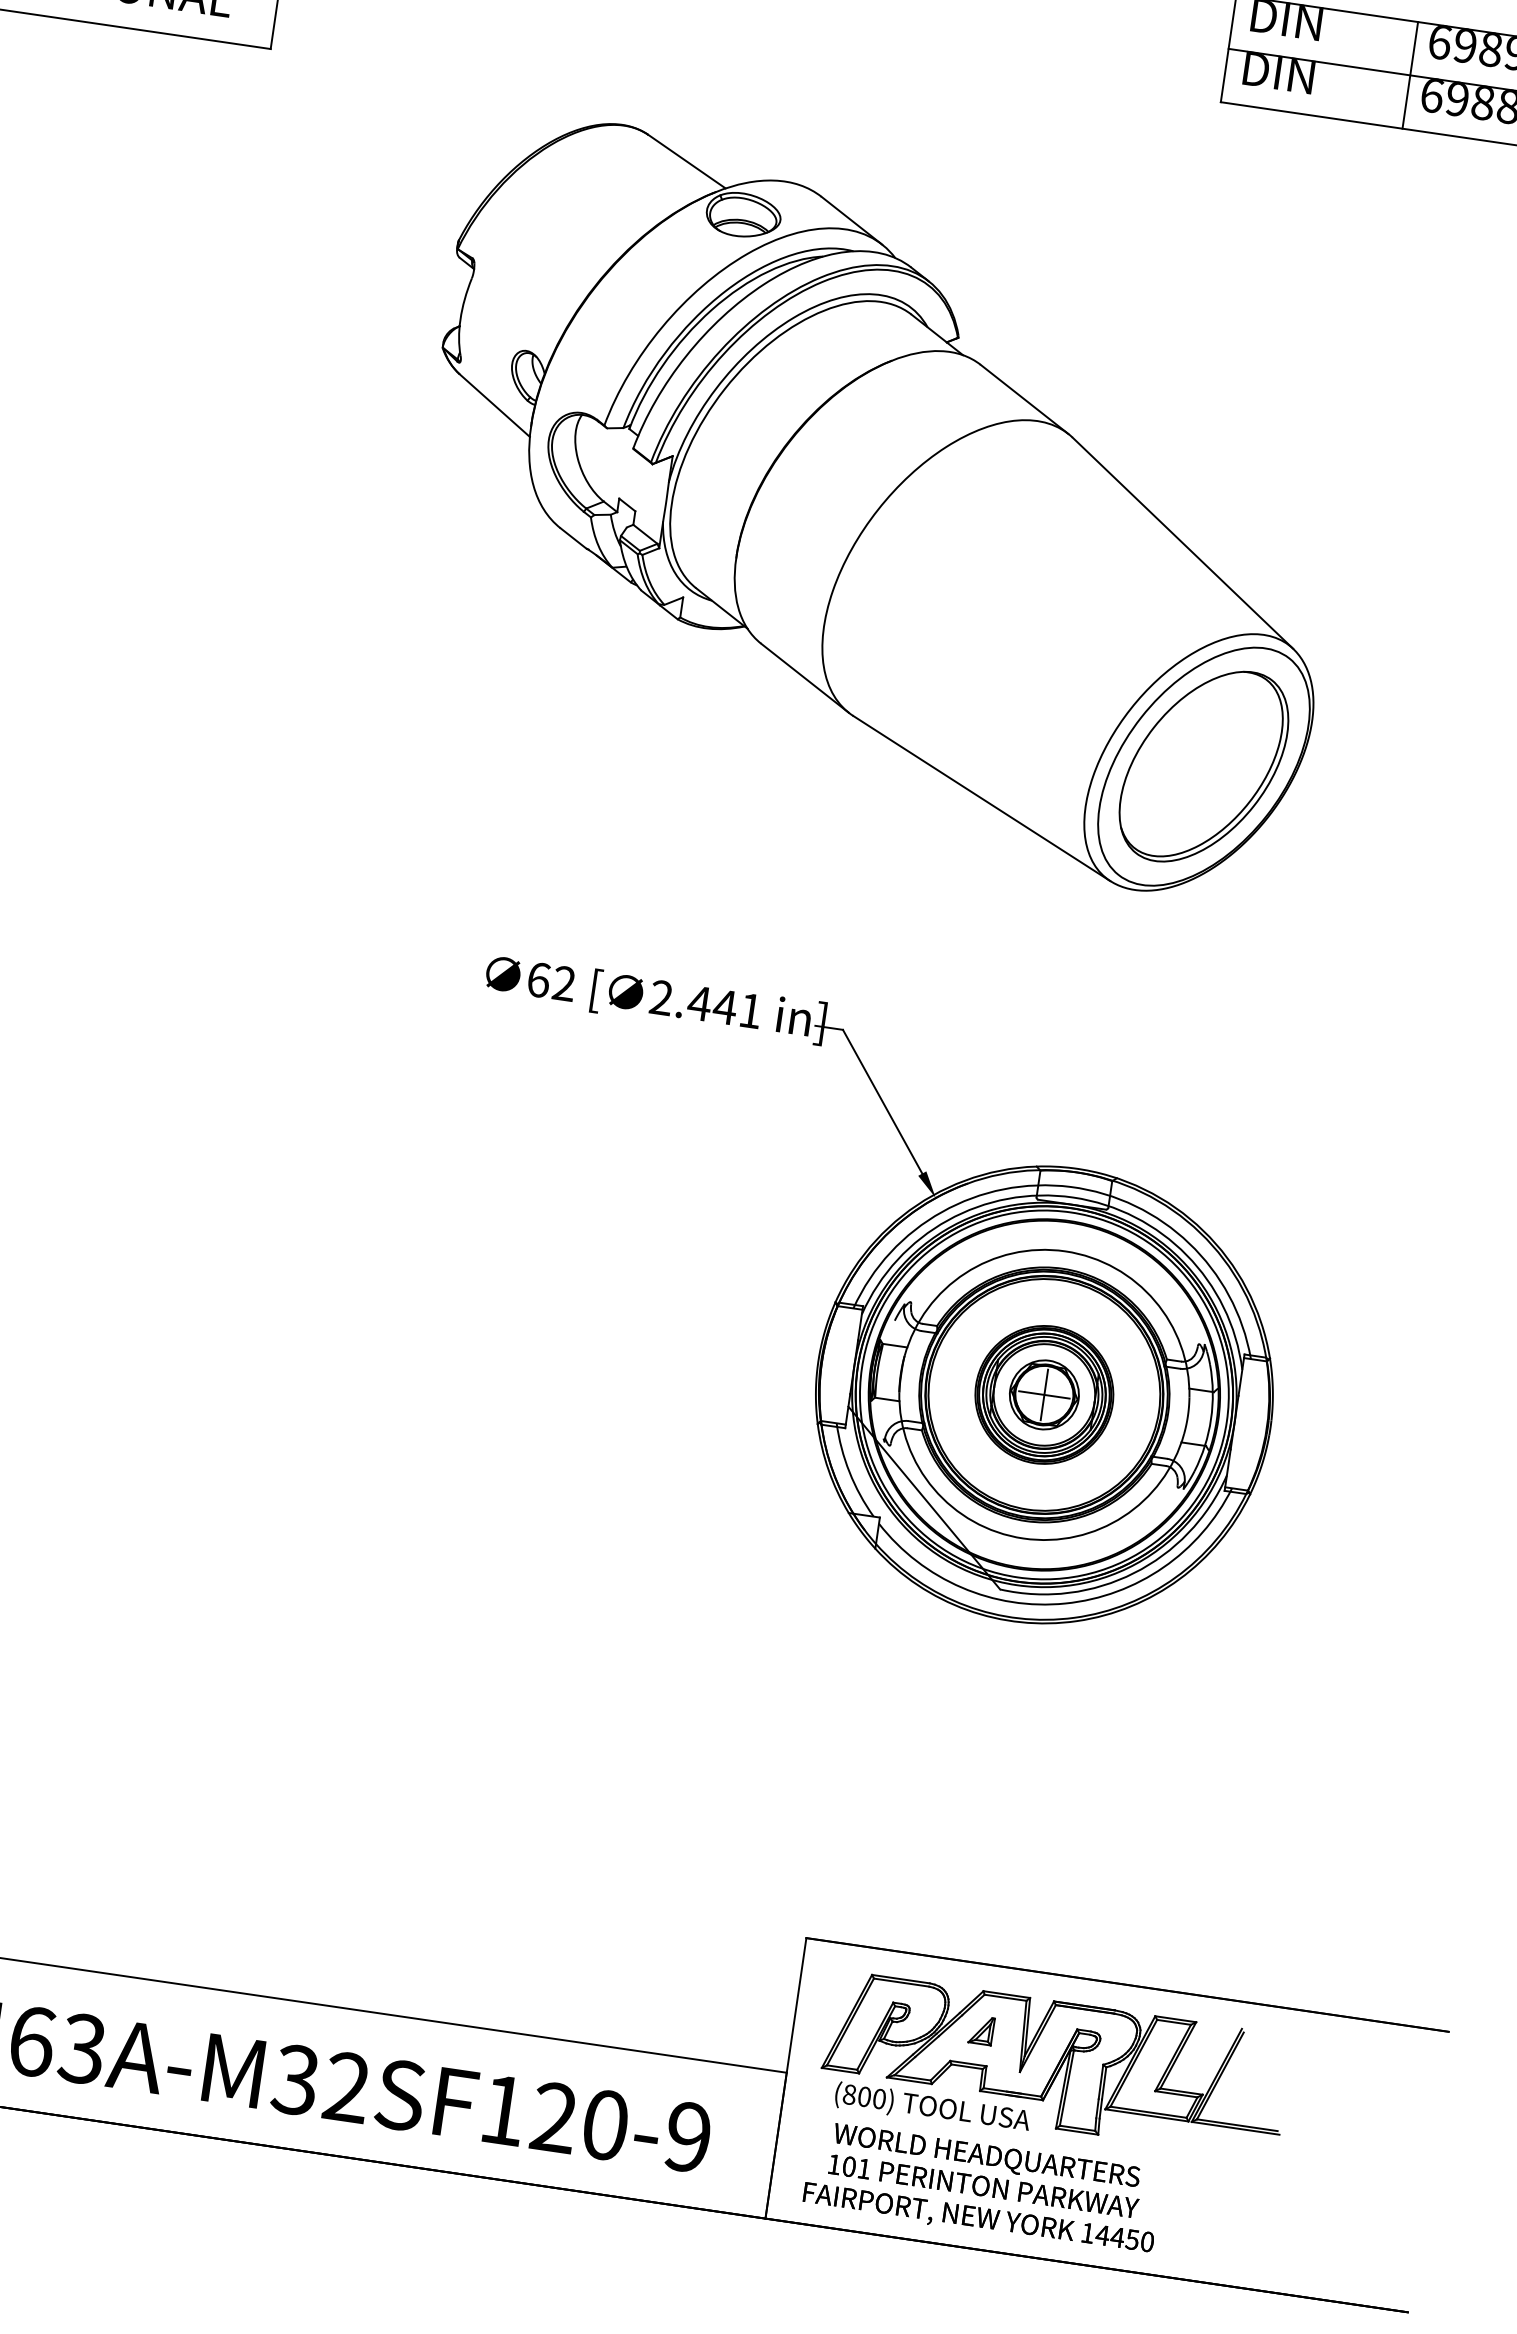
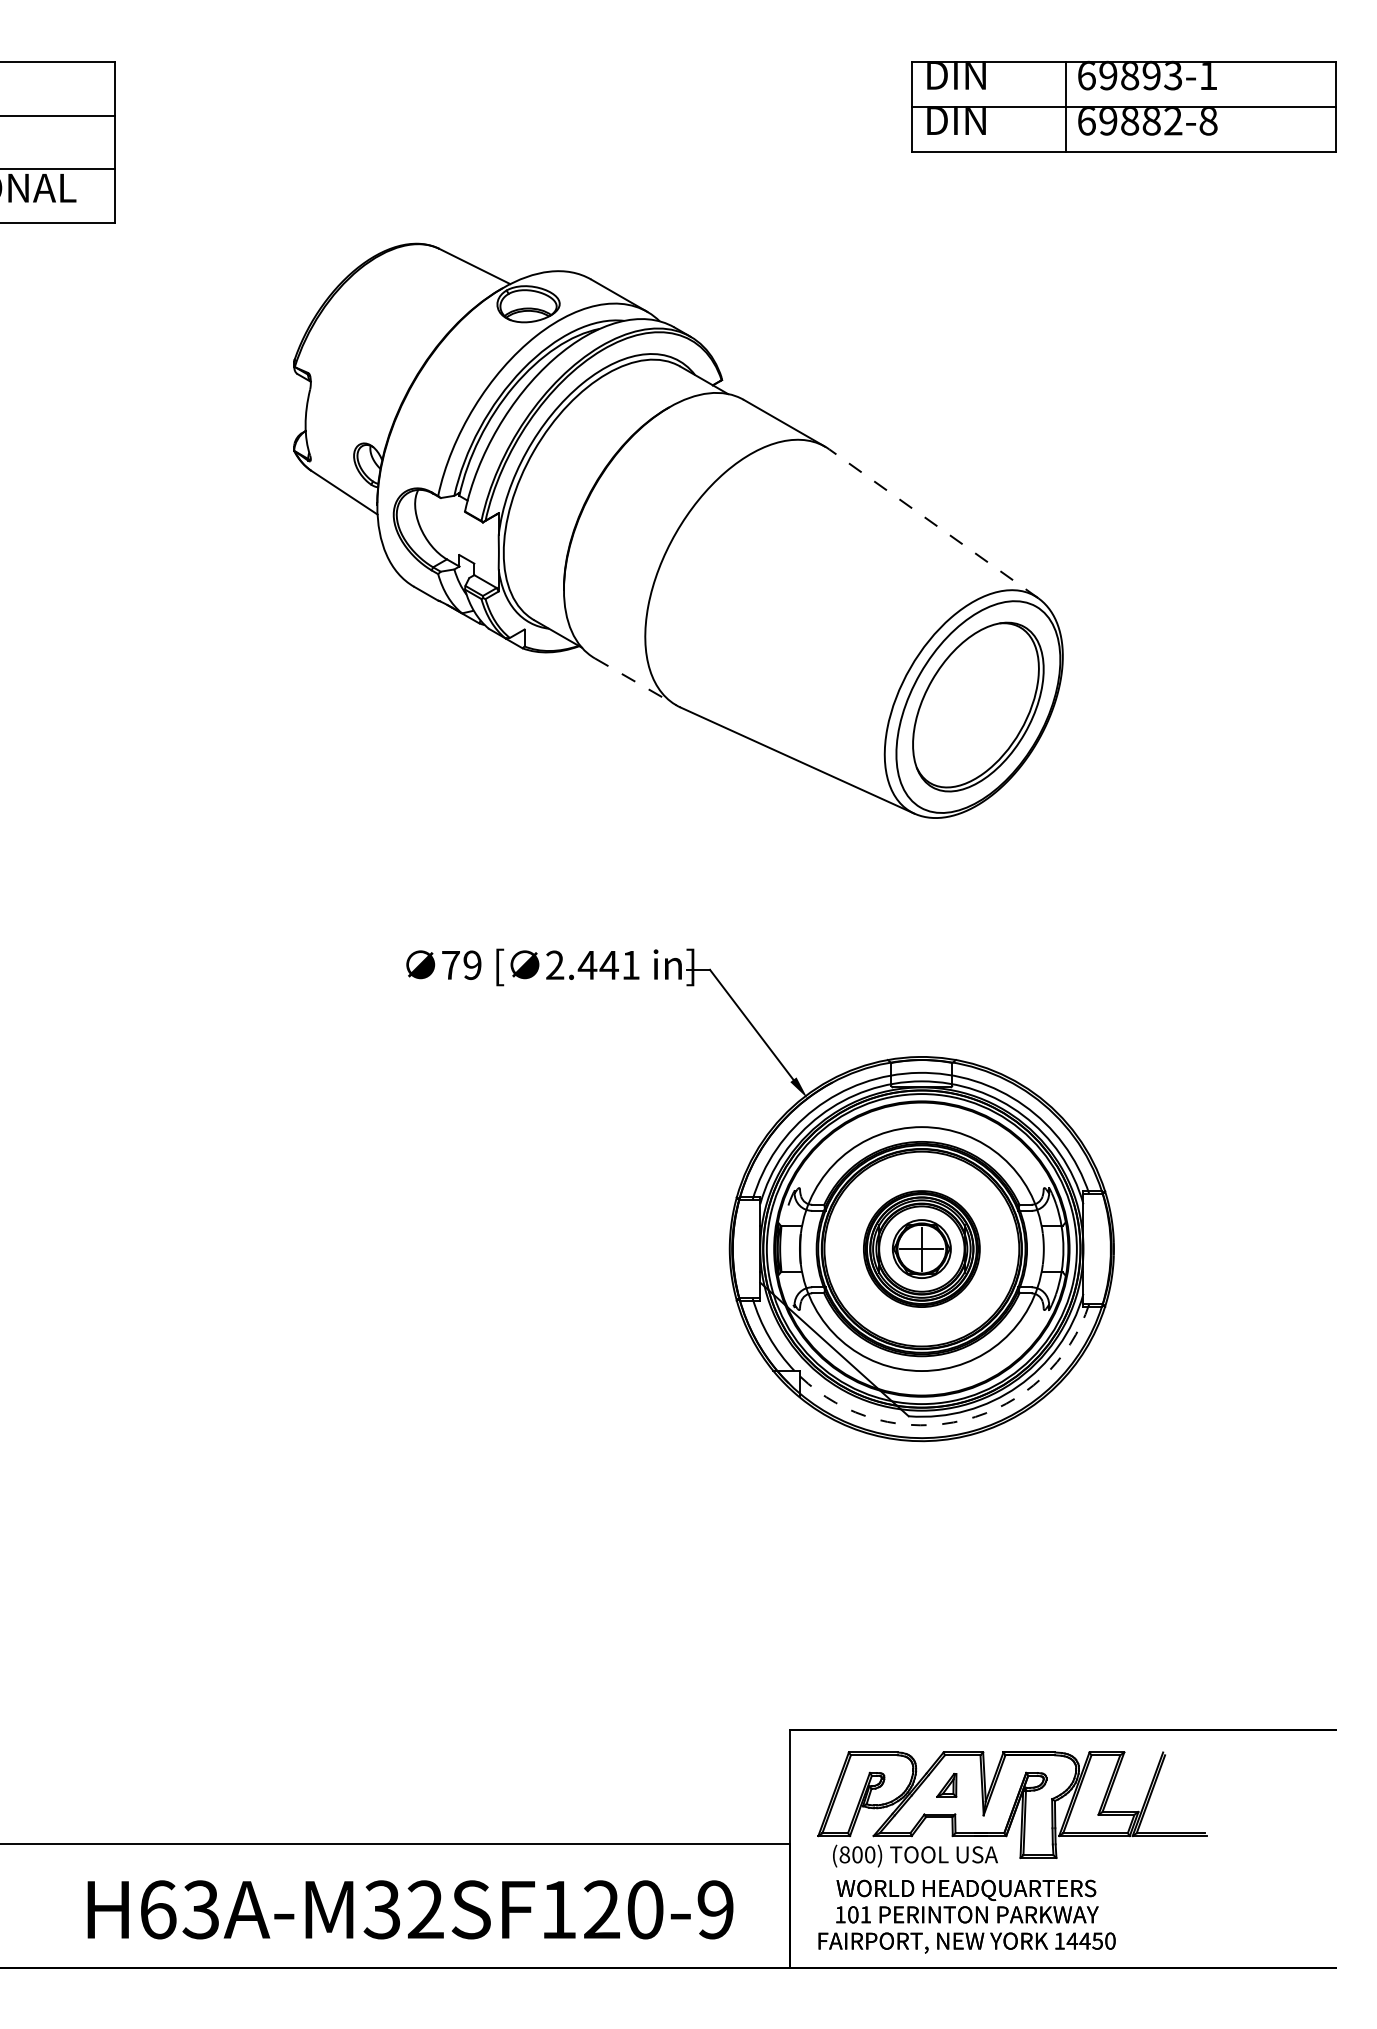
line: (1182, 542) -> (933, 523), solid -> dashed
line: (804, 677) -> (635, 681), solid -> dashed
text: (551, 982) -> (461, 965), 62 -> 79
arc: (1065, 1604) -> (964, 1420), solid -> dashed

